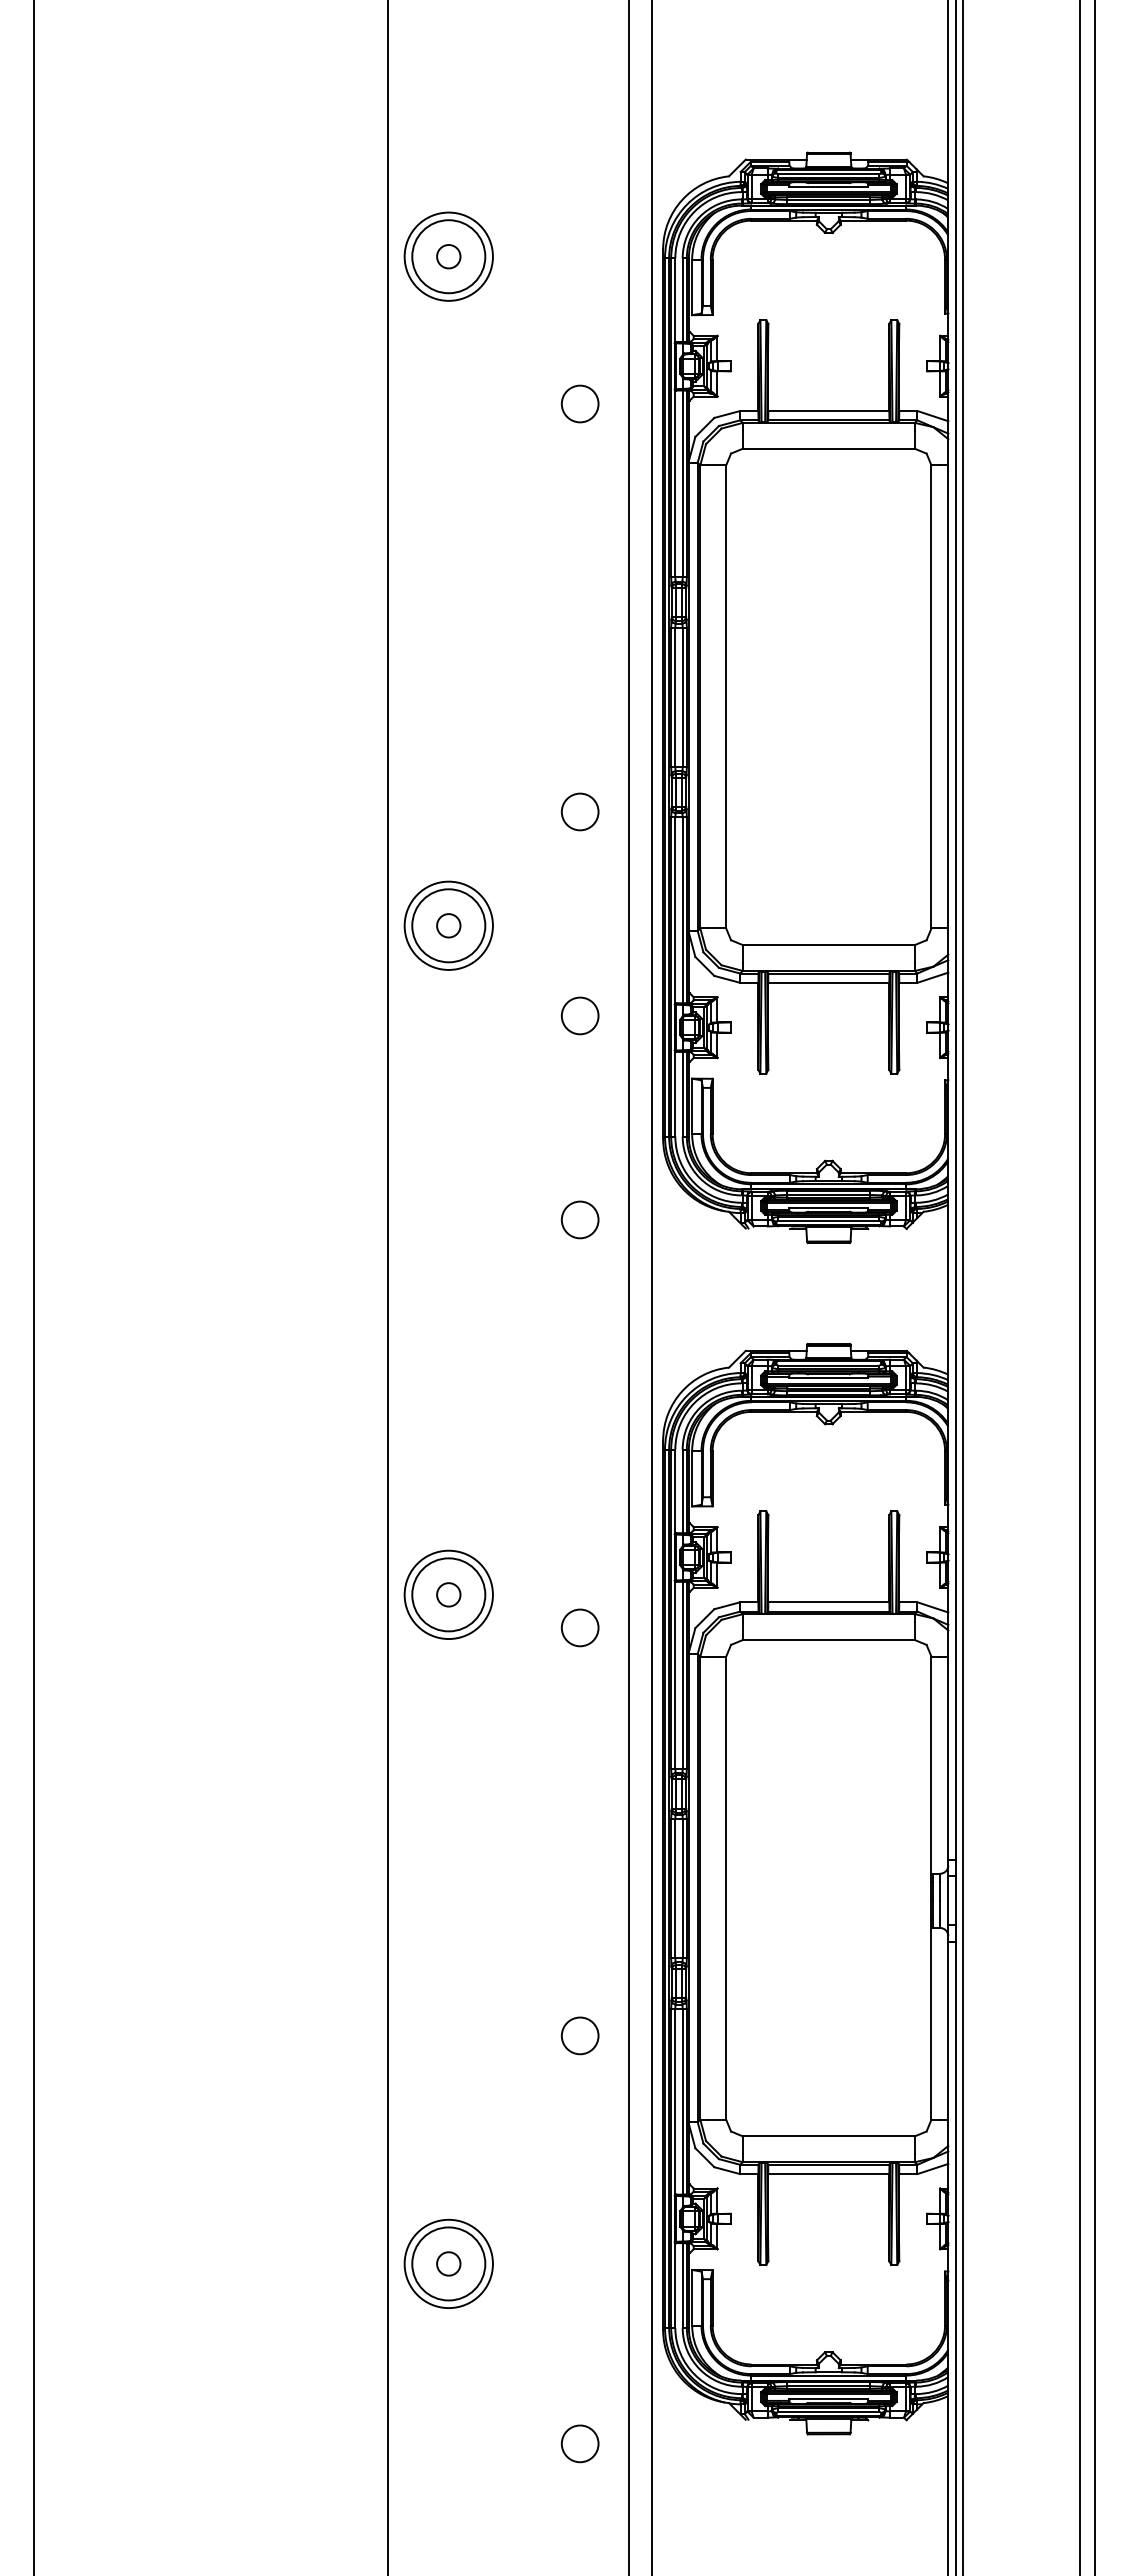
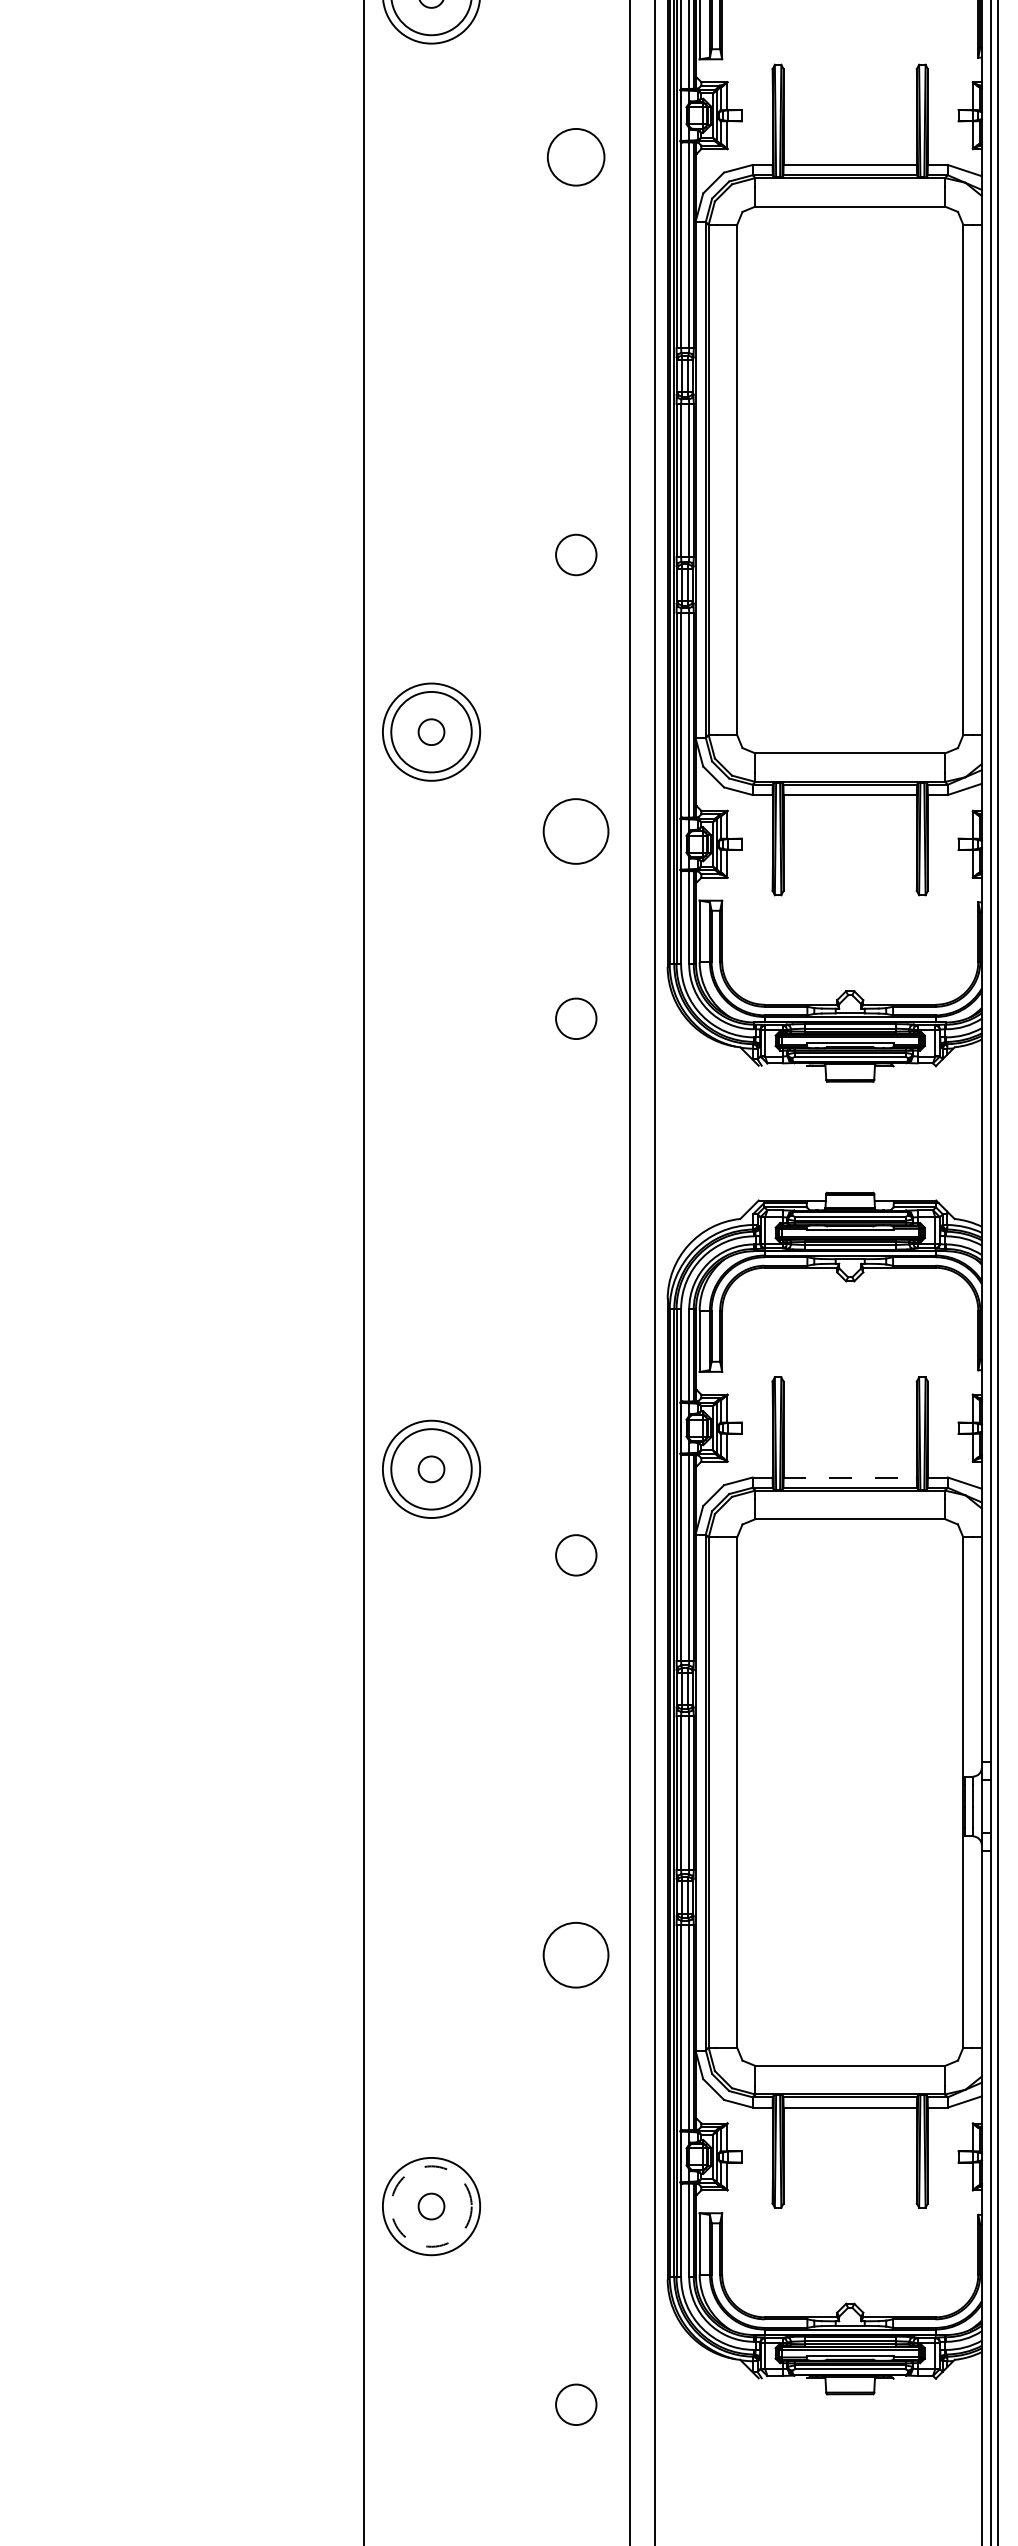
circle: (580, 403) -> (576, 156), size x1.4
circle: (580, 811) -> (576, 554), moved
circle: (580, 1015) -> (576, 831), size x1.6
circle: (580, 1219) -> (576, 1018), moved
line: (829, 1602) -> (850, 1477), solid -> dashed
circle: (580, 1627) -> (576, 1554), moved
circle: (580, 2035) -> (576, 1954), size x1.6
circle: (448, 2263) -> (431, 2206), solid -> dashed

